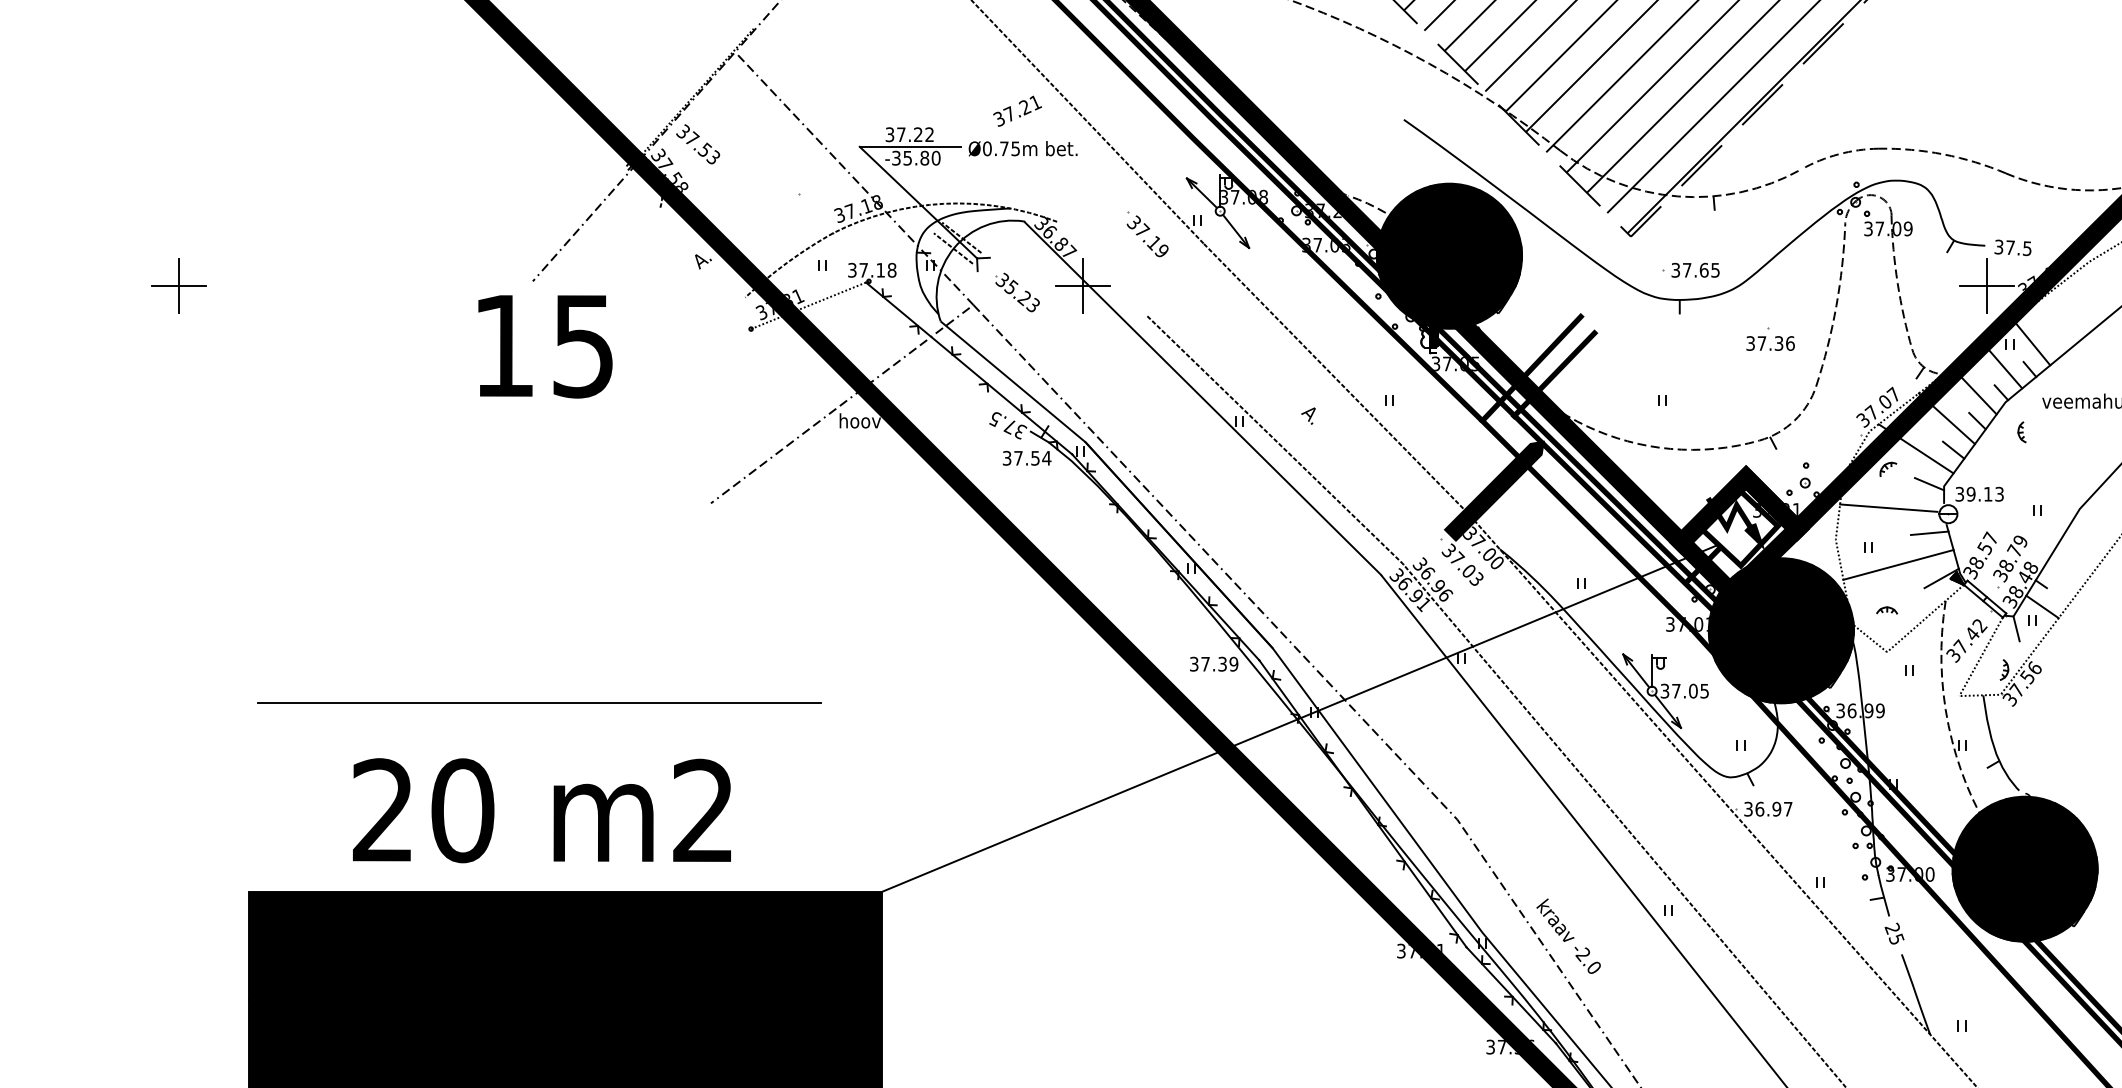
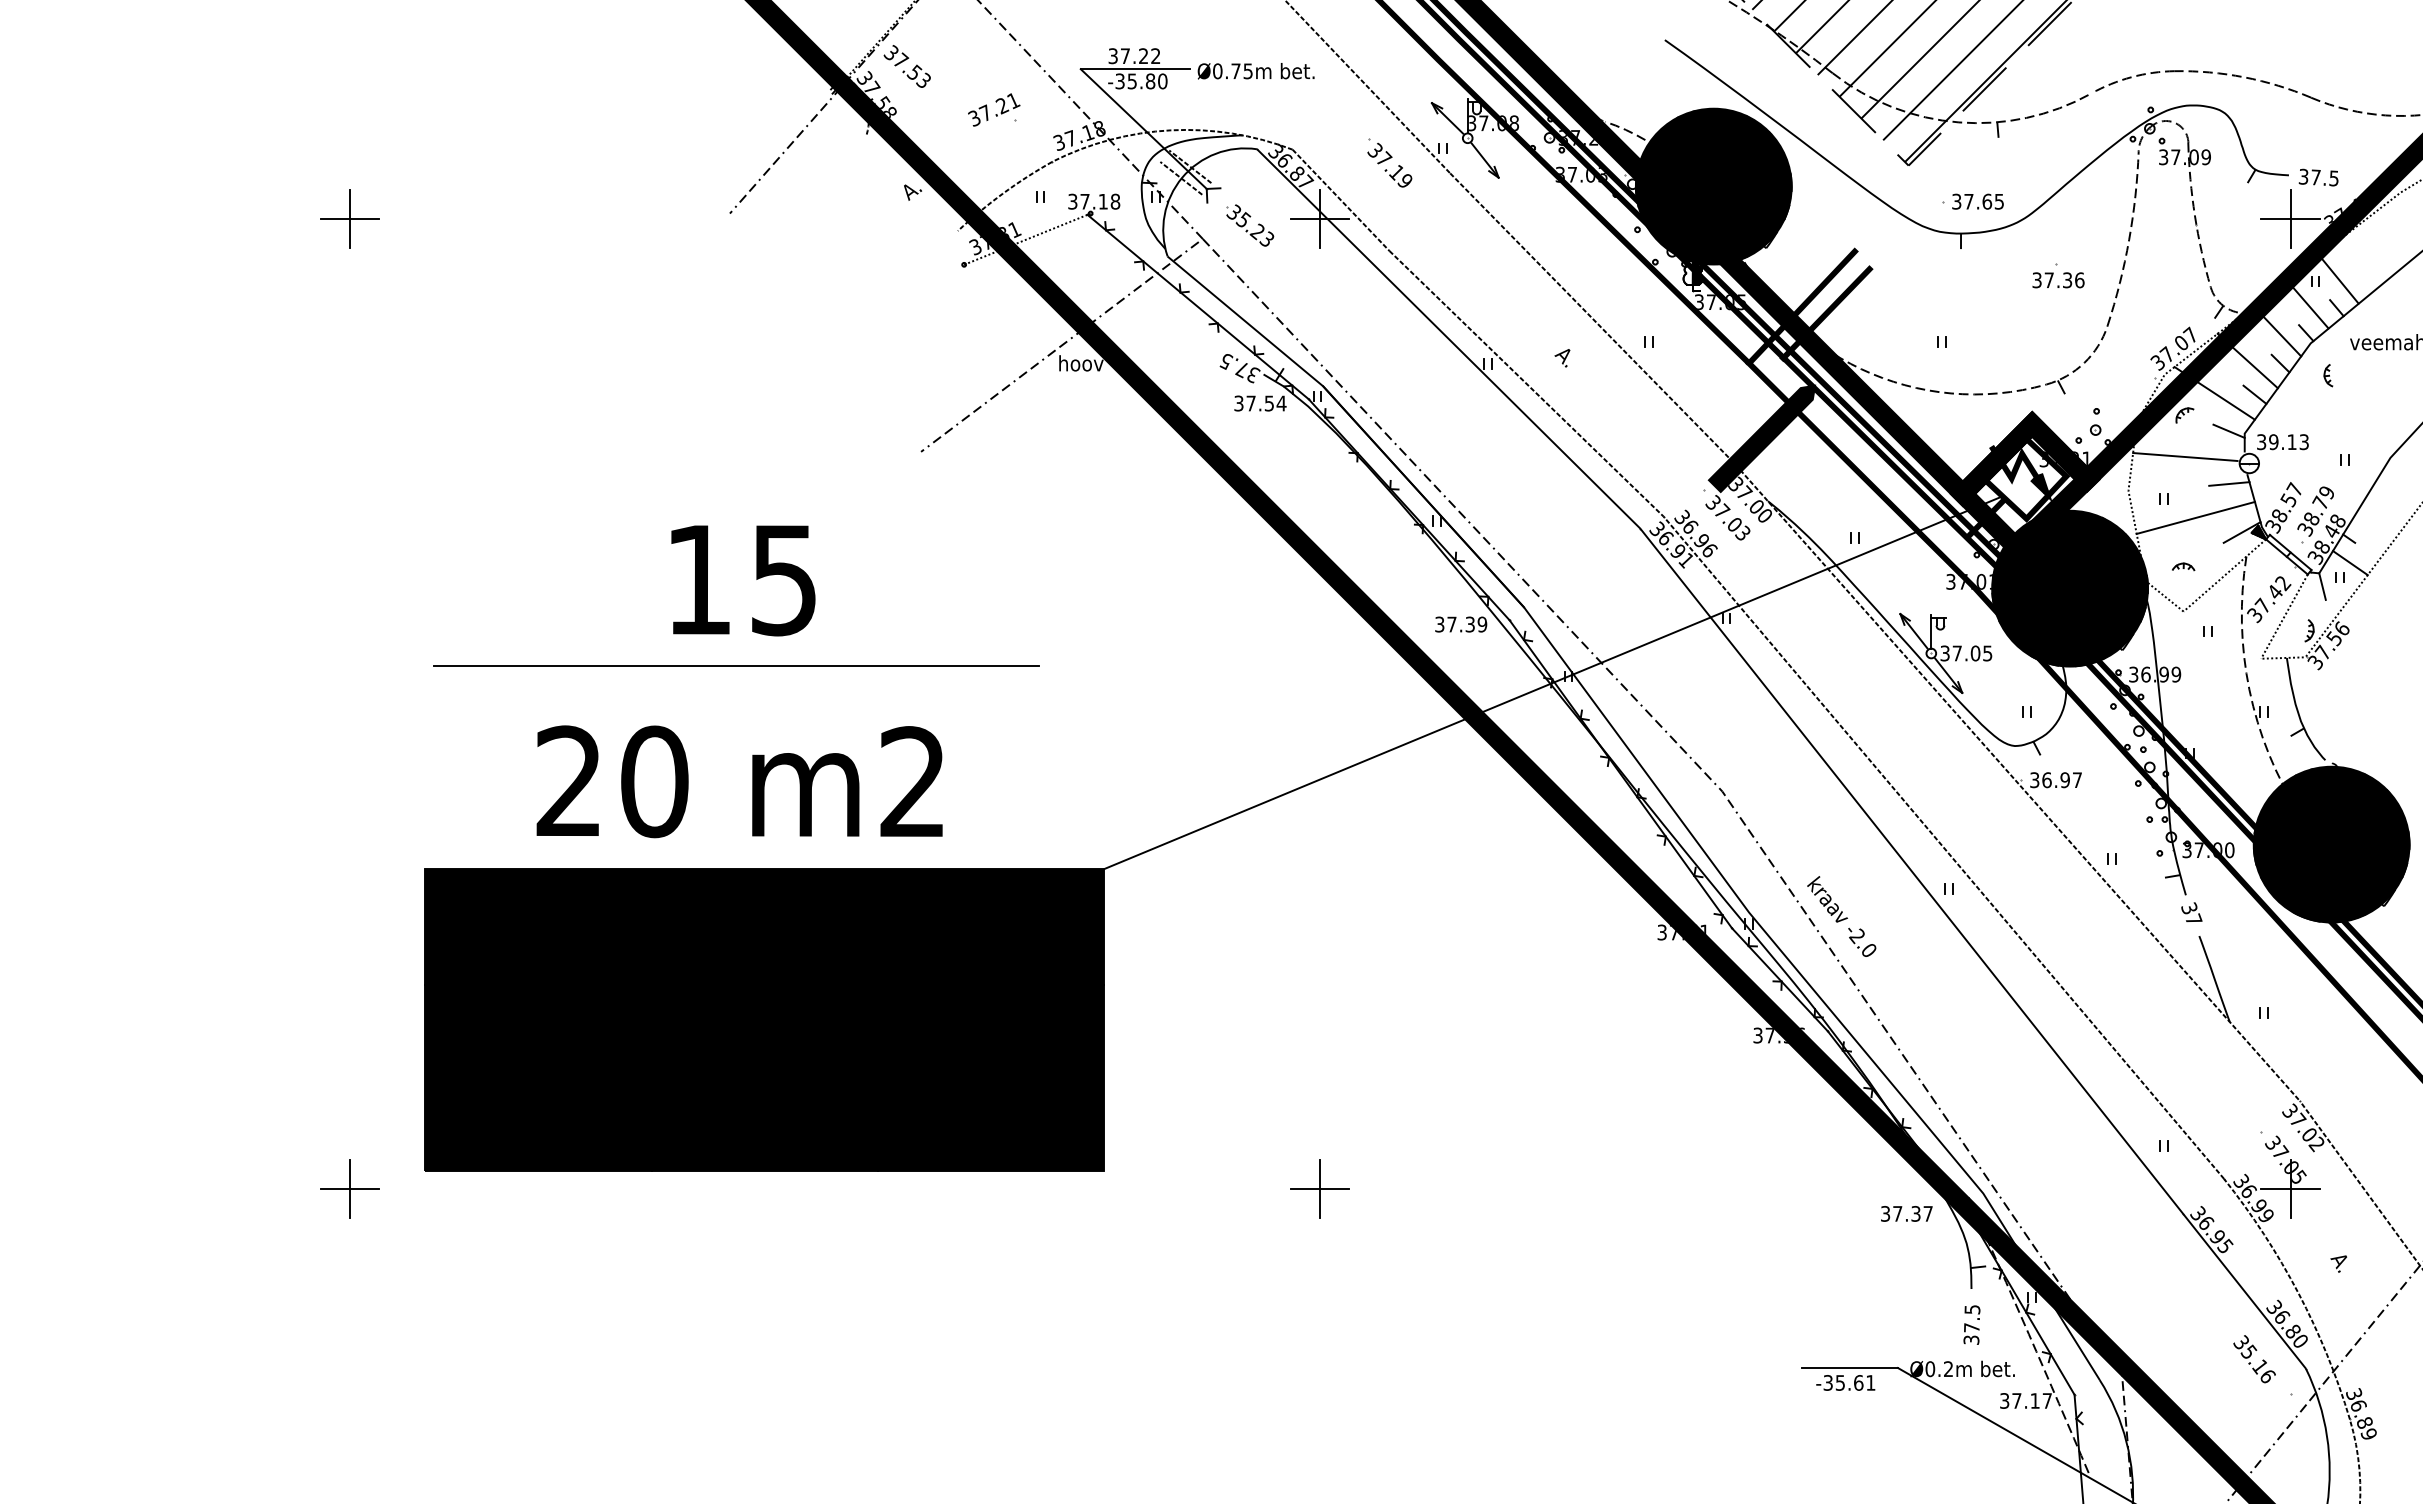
text: (1017, 110) -> (994, 109), moved
line: (1101, 269) -> (1340, 200), added
text: (545, 346) -> (743, 580), moved
text: (1894, 933) -> (2191, 913), 25 -> 37

